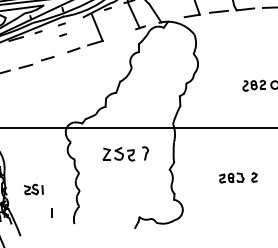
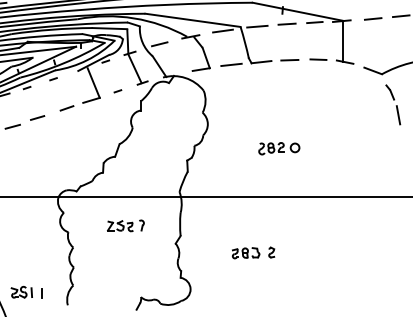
line: (62, 35) -> (117, 91), moved
part: (125, 153) -> (125, 225), size x0.71
part: (33, 189) -> (21, 292), moved

